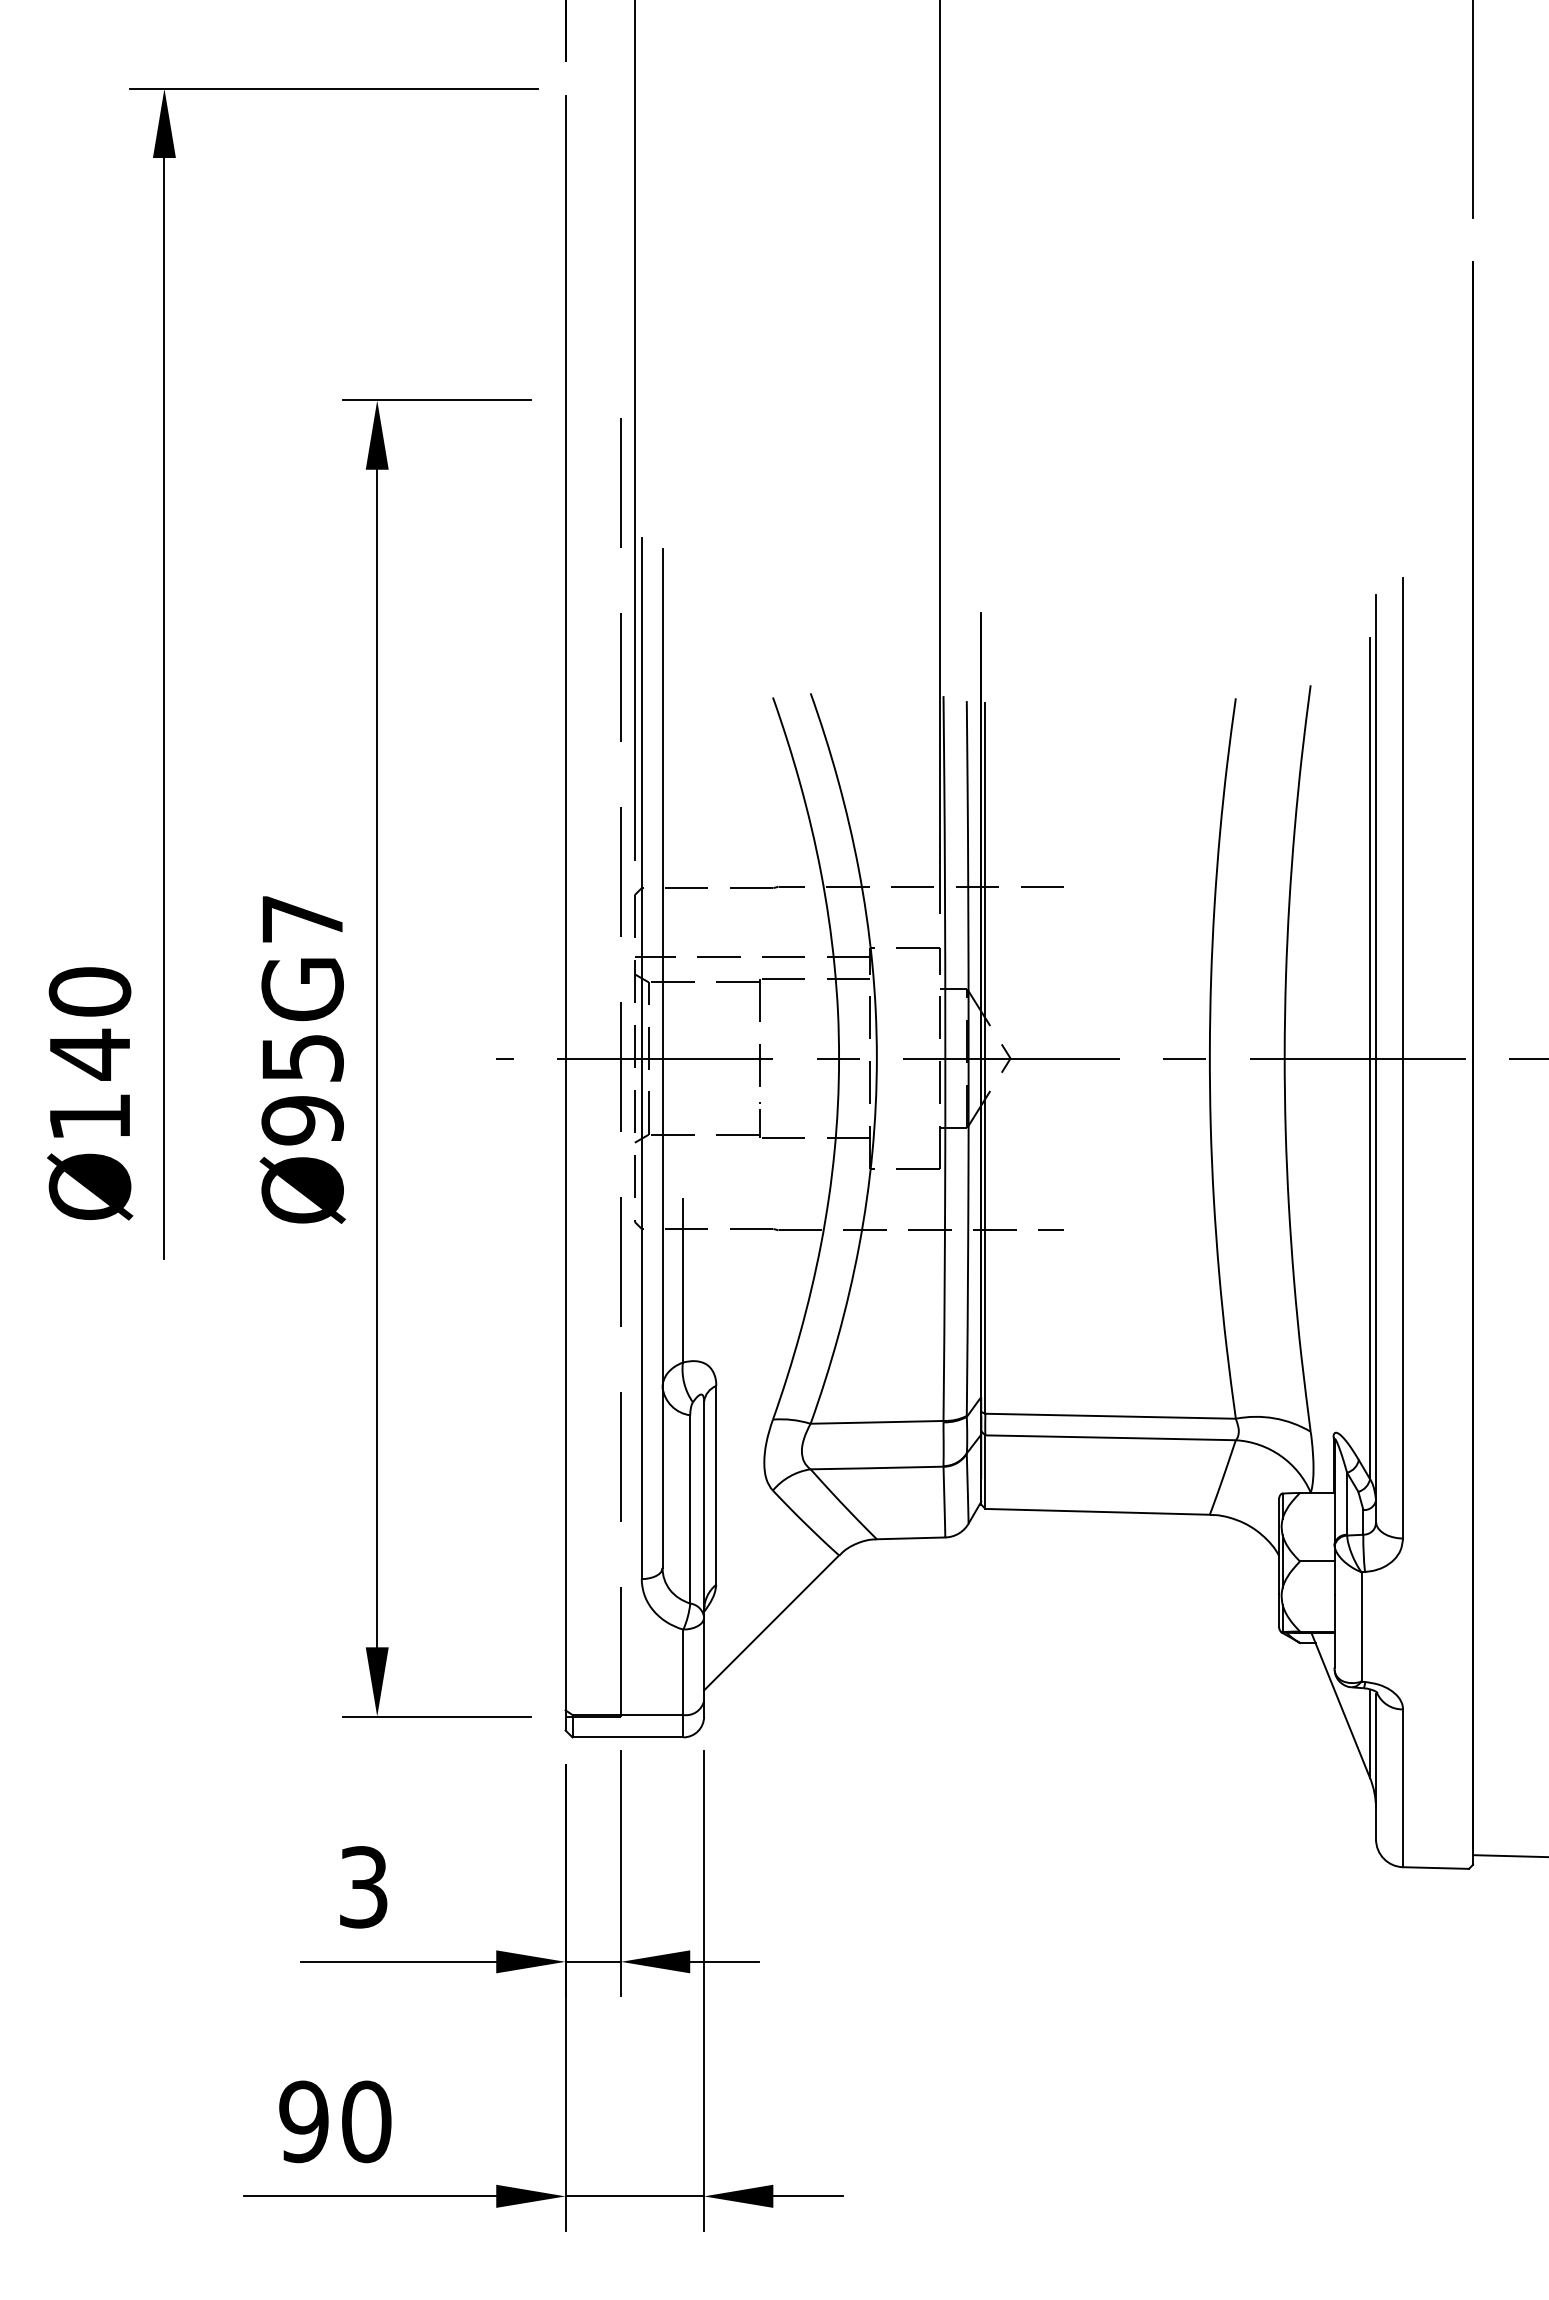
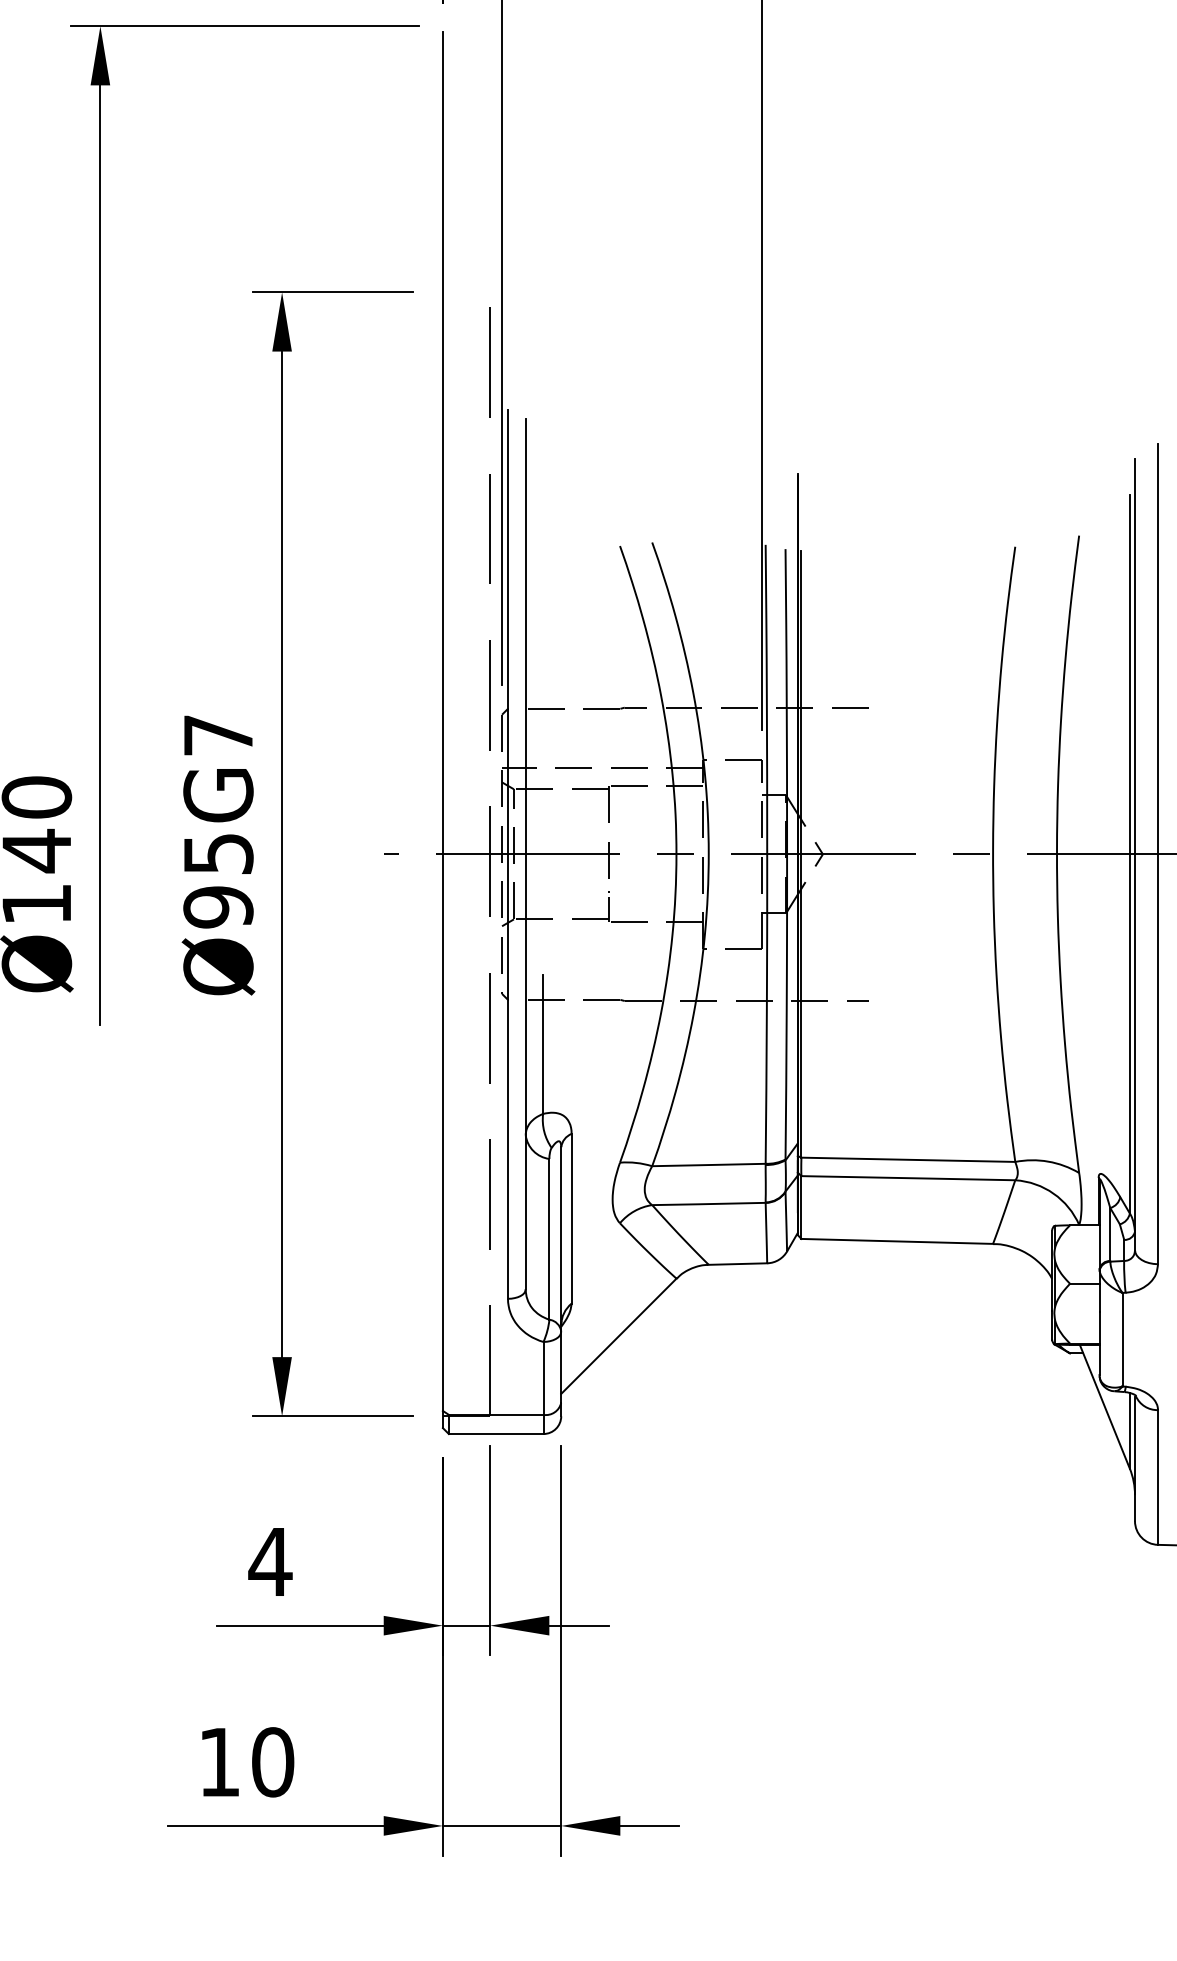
text: (363, 1887) -> (270, 1562), 3 -> 4
text: (303, 2121) -> (219, 1762), 90 -> 10

